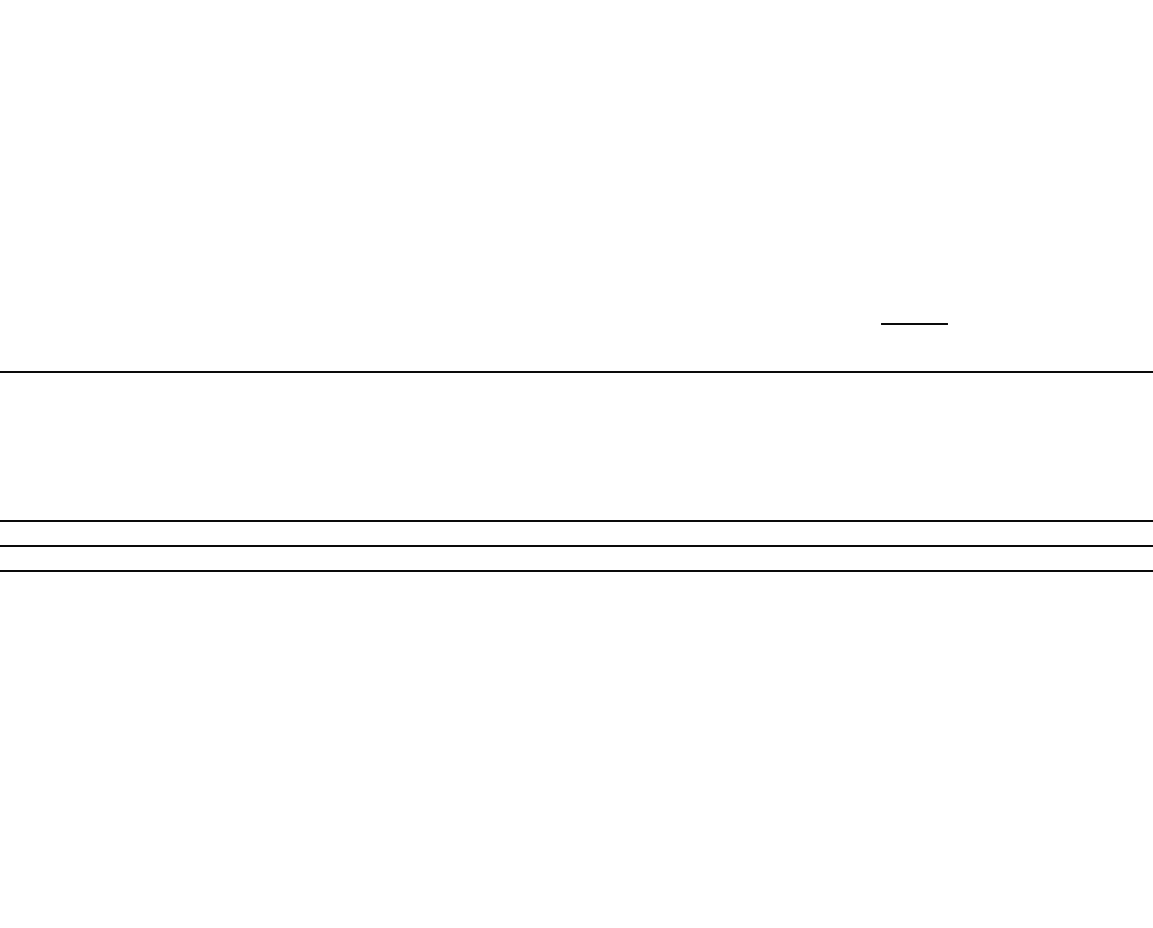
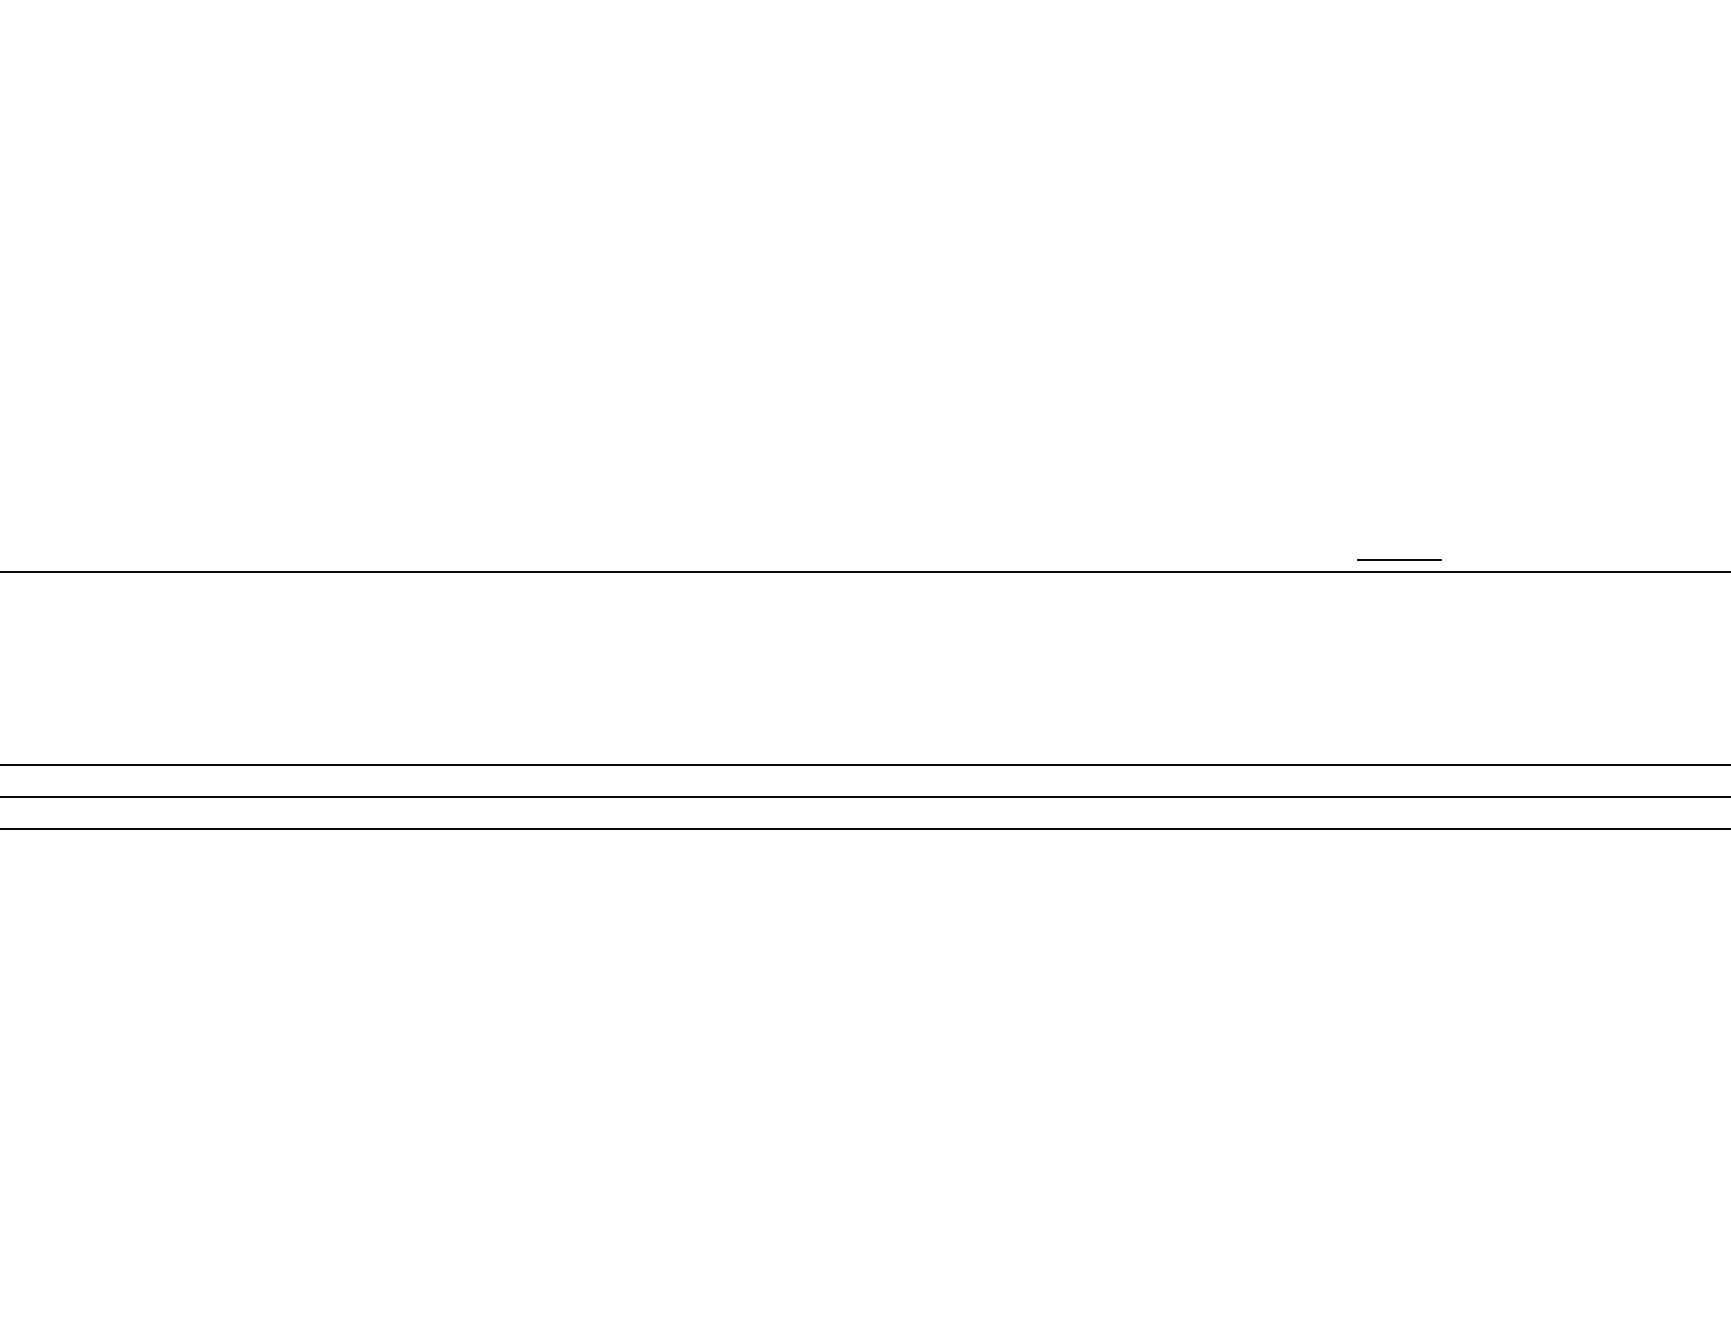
line: (914, 323) -> (1399, 559), moved

